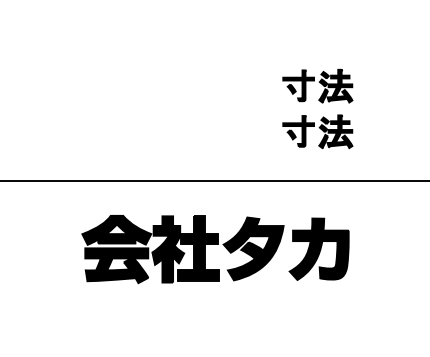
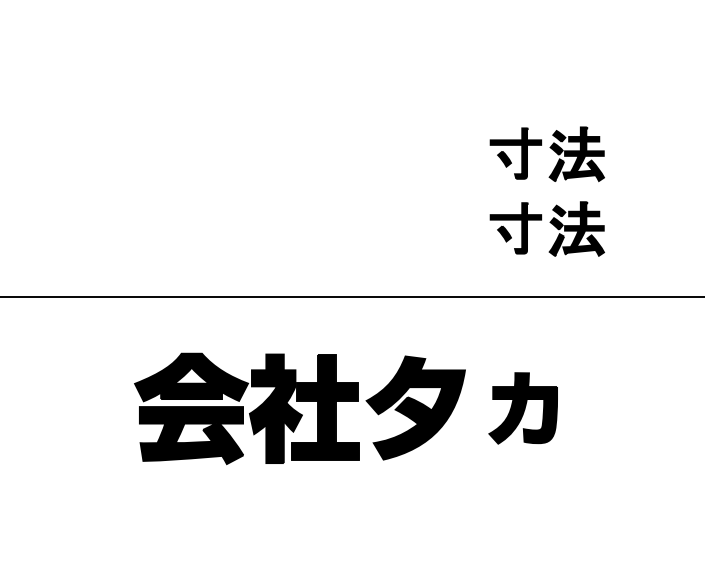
part: (320, 102) -> (551, 181), moved
part: (318, 248) -> (522, 407), size x0.7

